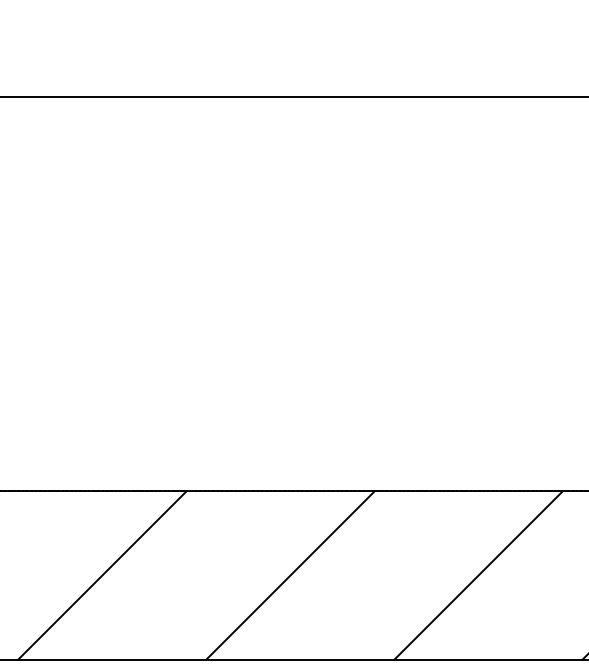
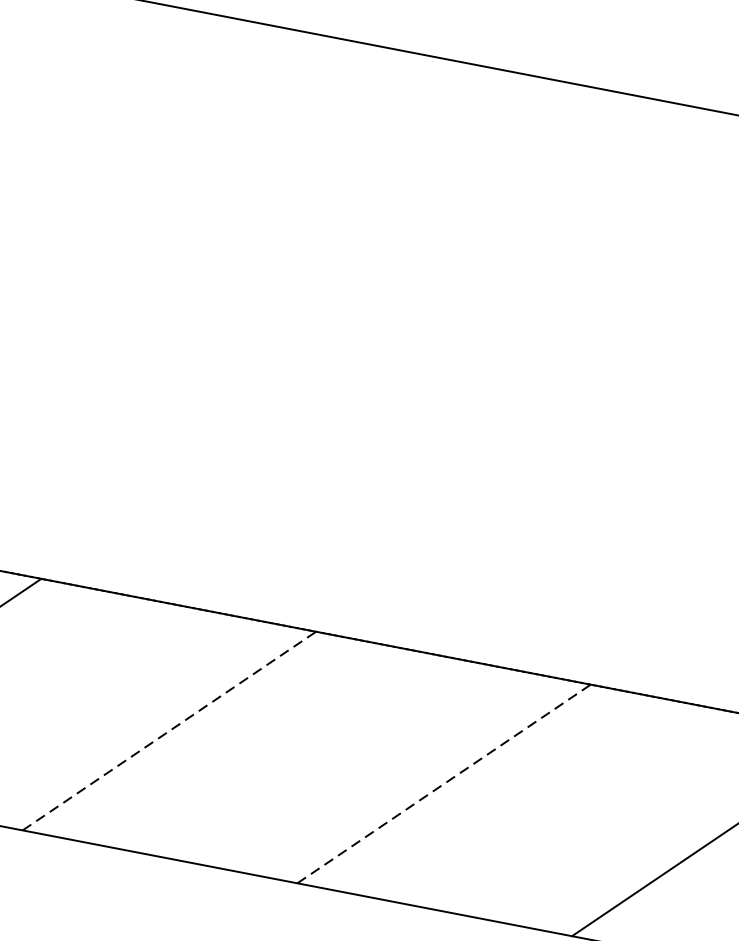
line: (102, 575) -> (169, 731), solid -> dashed
line: (290, 575) -> (444, 783), solid -> dashed

